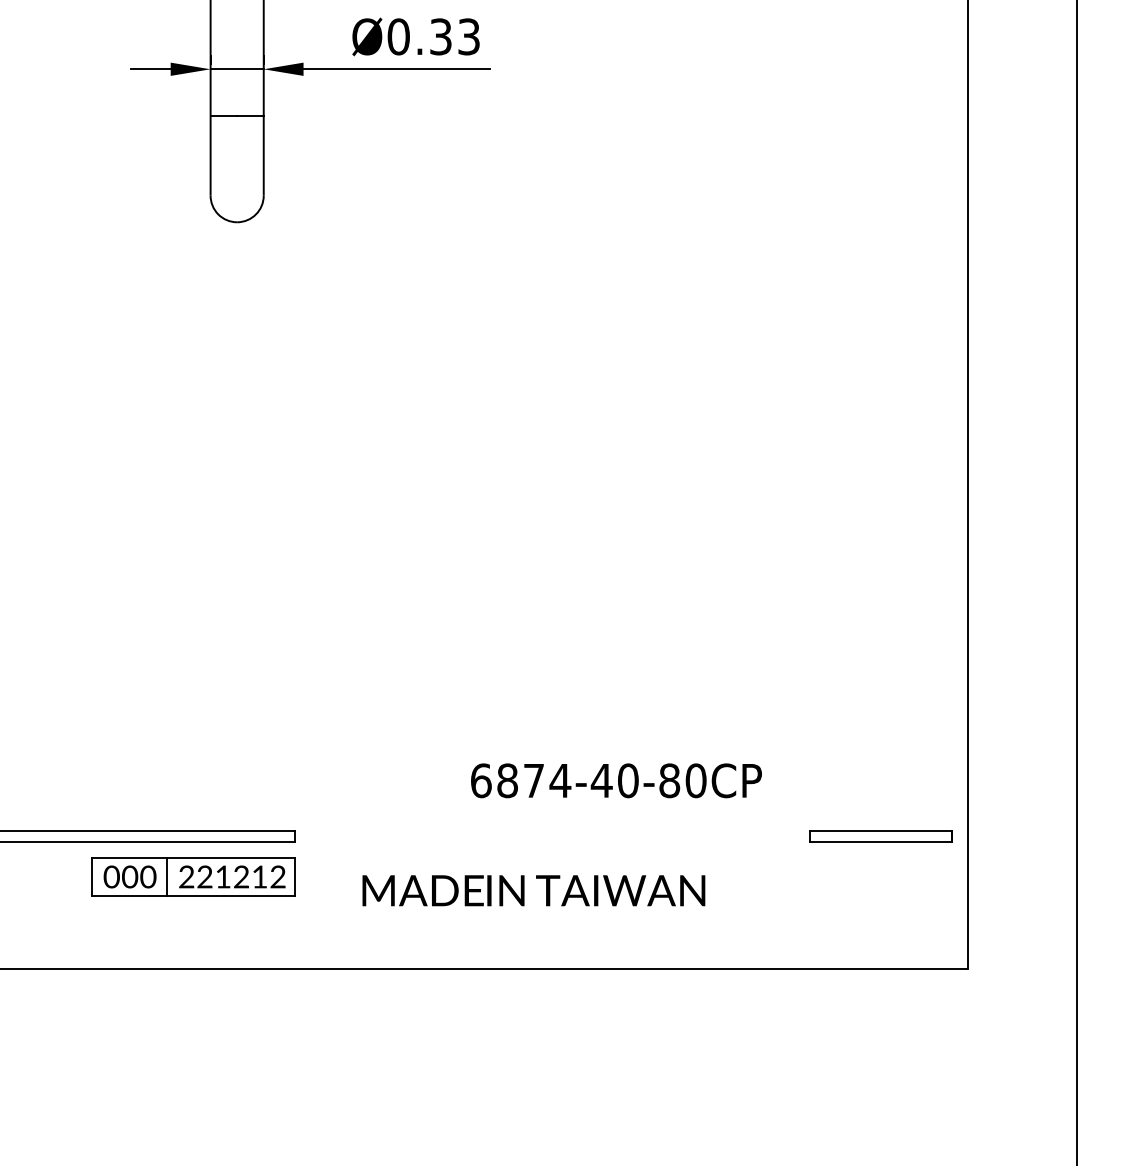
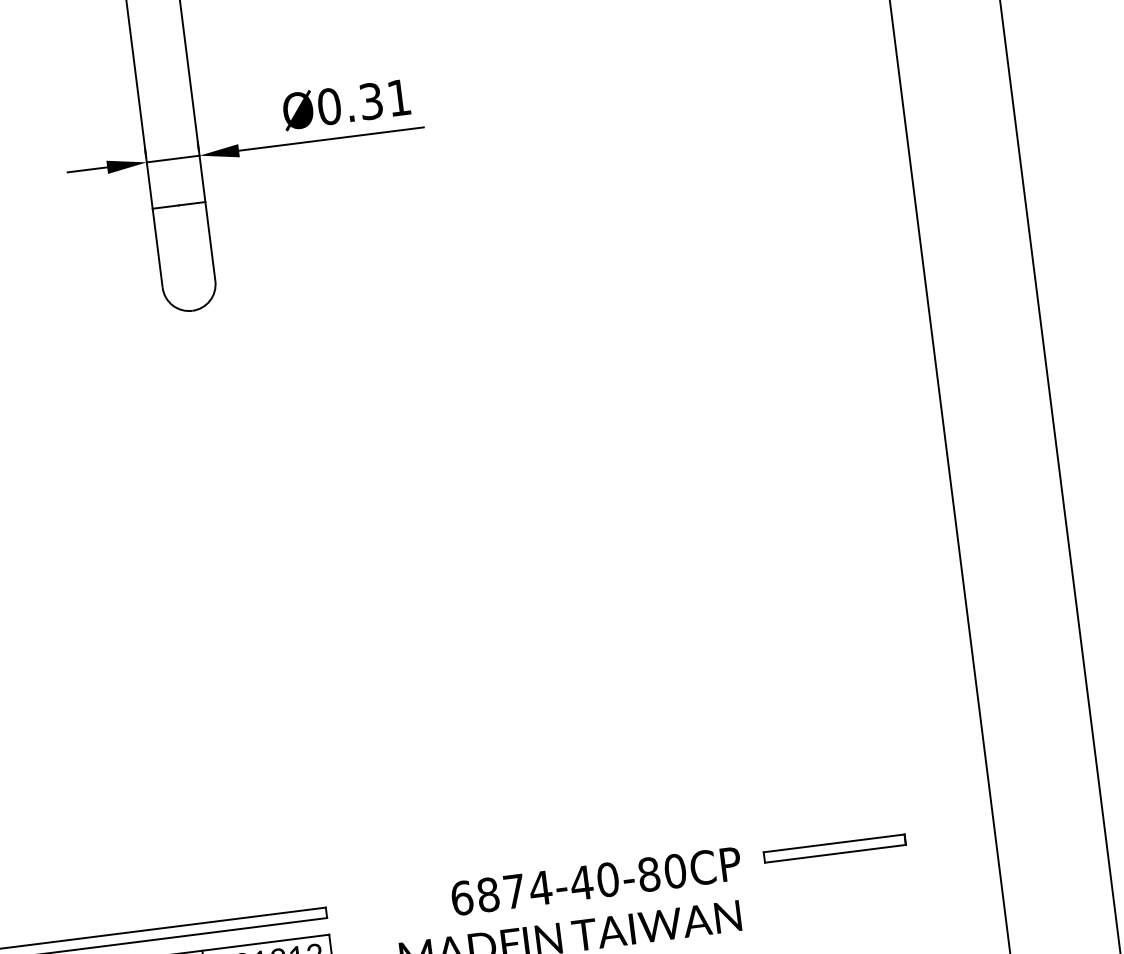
text: (468, 36) -> (398, 97), Ø0.33 -> Ø0.31
text: (616, 780) -> (596, 880), moved
part: (880, 836) -> (834, 848), moved

